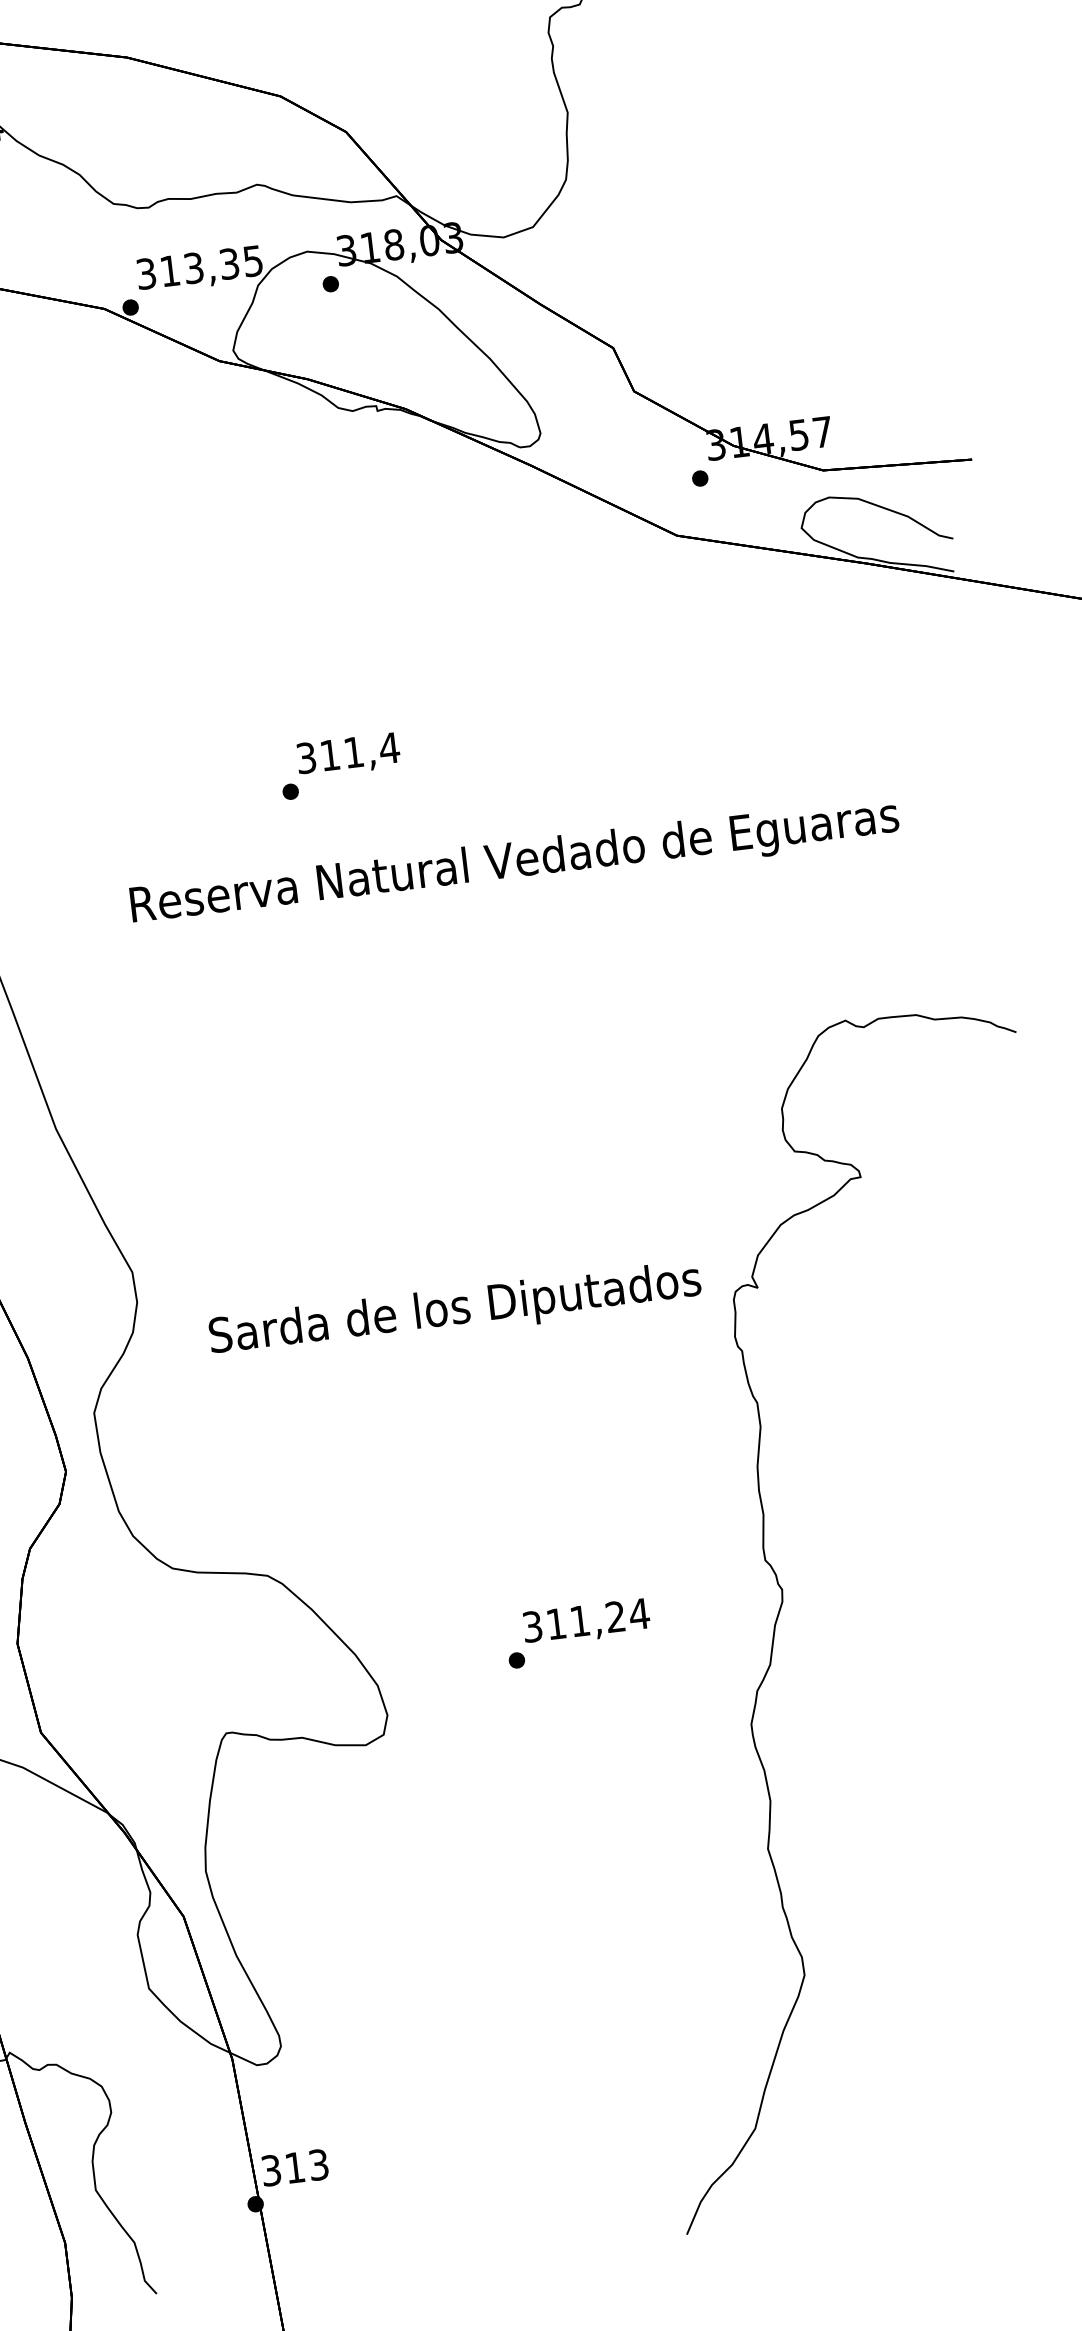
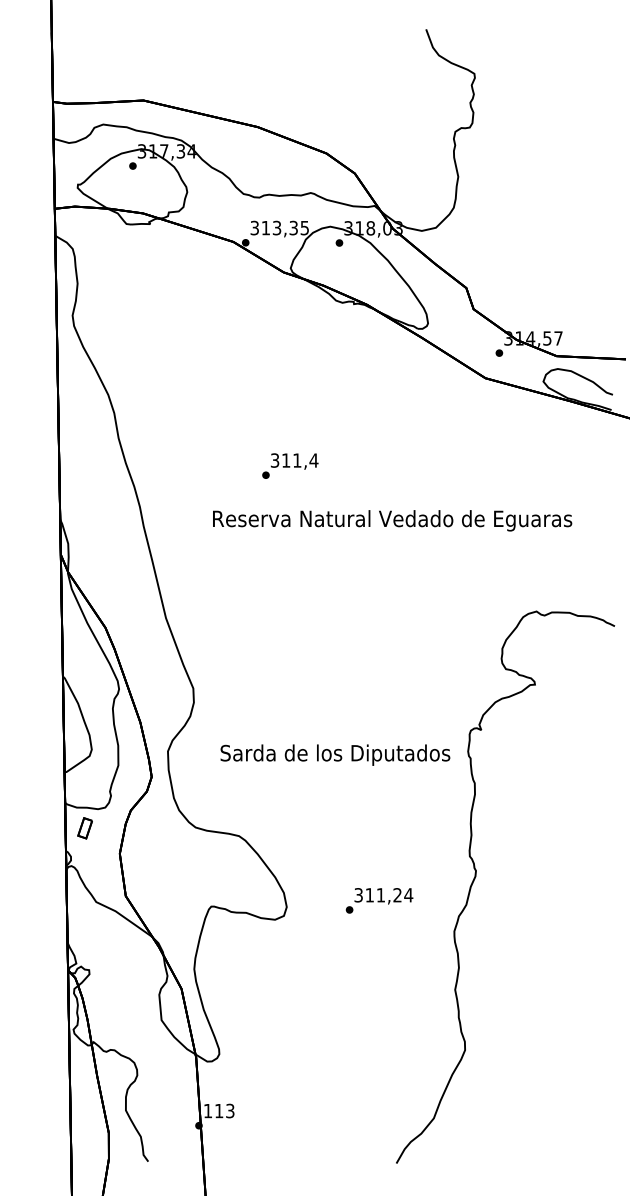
text: (340, 764) -> (290, 465), moved
text: (455, 1309) -> (335, 754), moved
text: (578, 1632) -> (379, 900), moved
text: (269, 2169) -> (207, 1110), 313 -> 113

